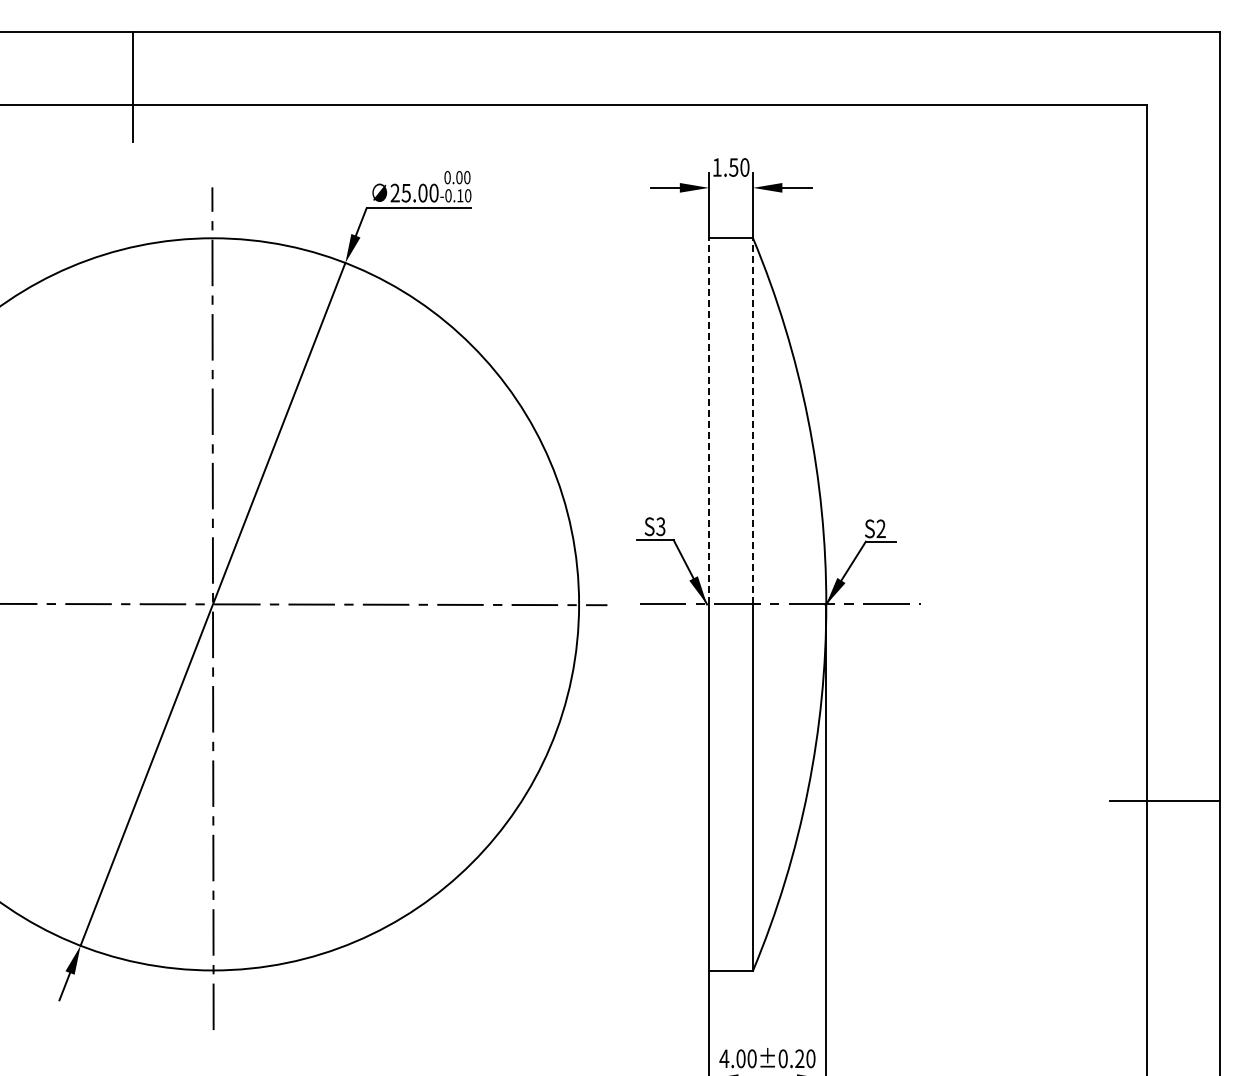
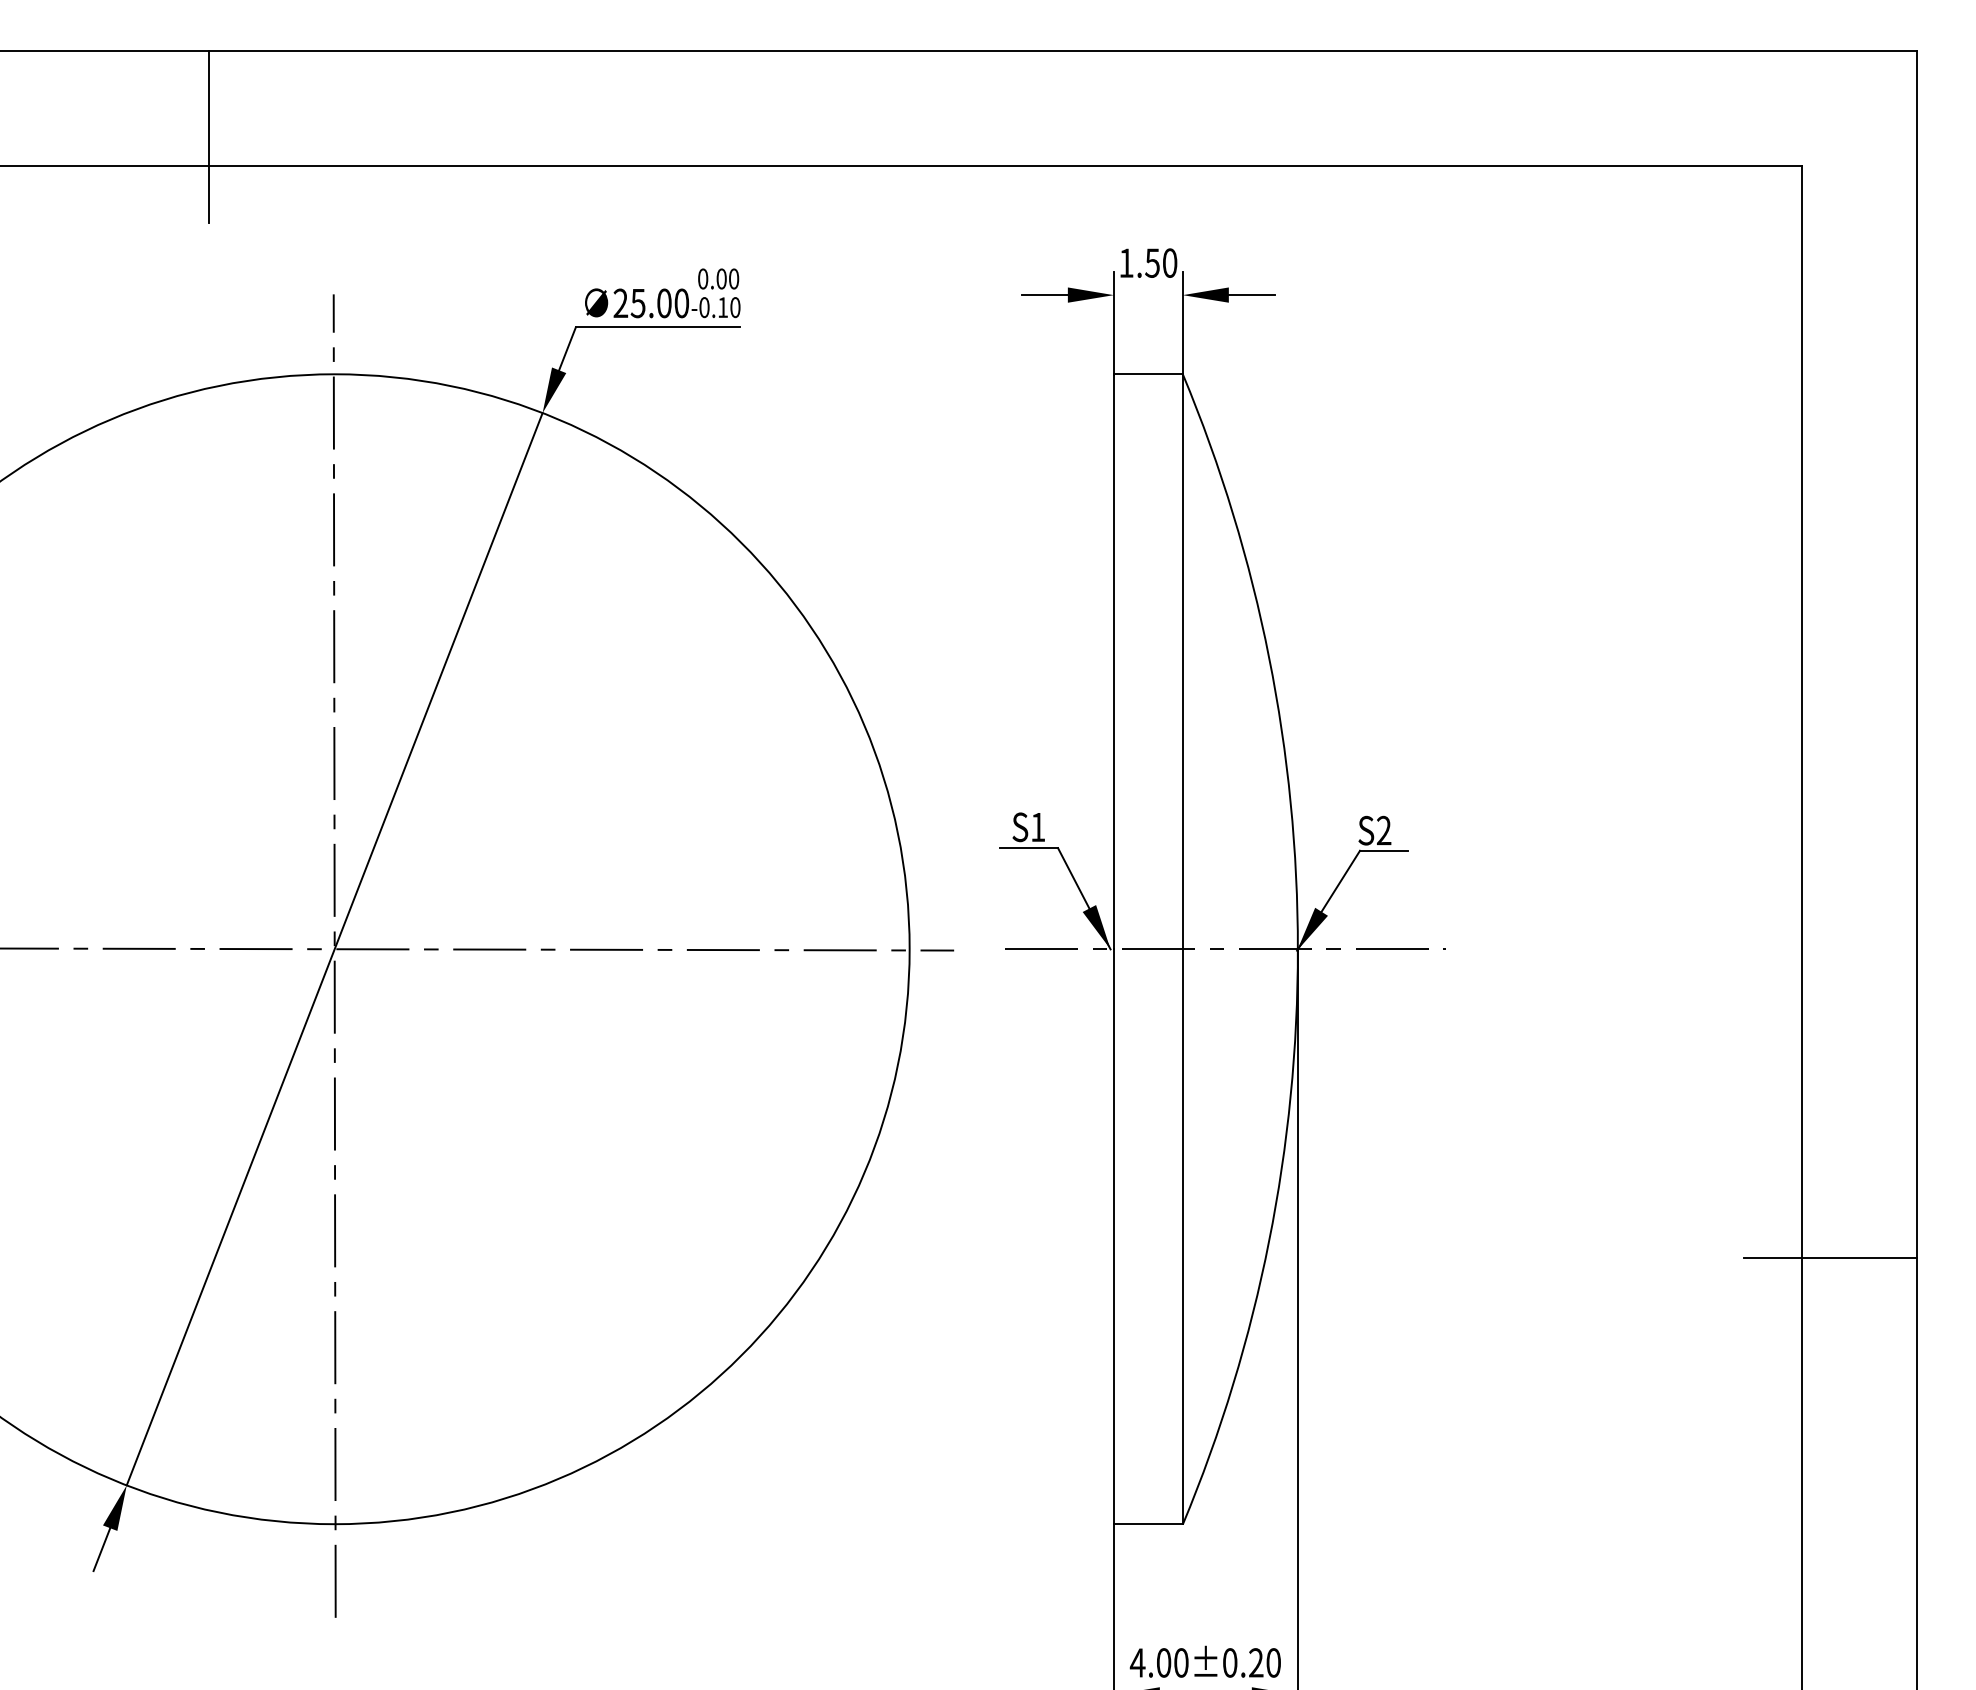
line: (709, 420) -> (1114, 660), dashed -> solid
line: (753, 420) -> (1183, 660), dashed -> solid
text: (660, 526) -> (1037, 826), S3 -> S1

